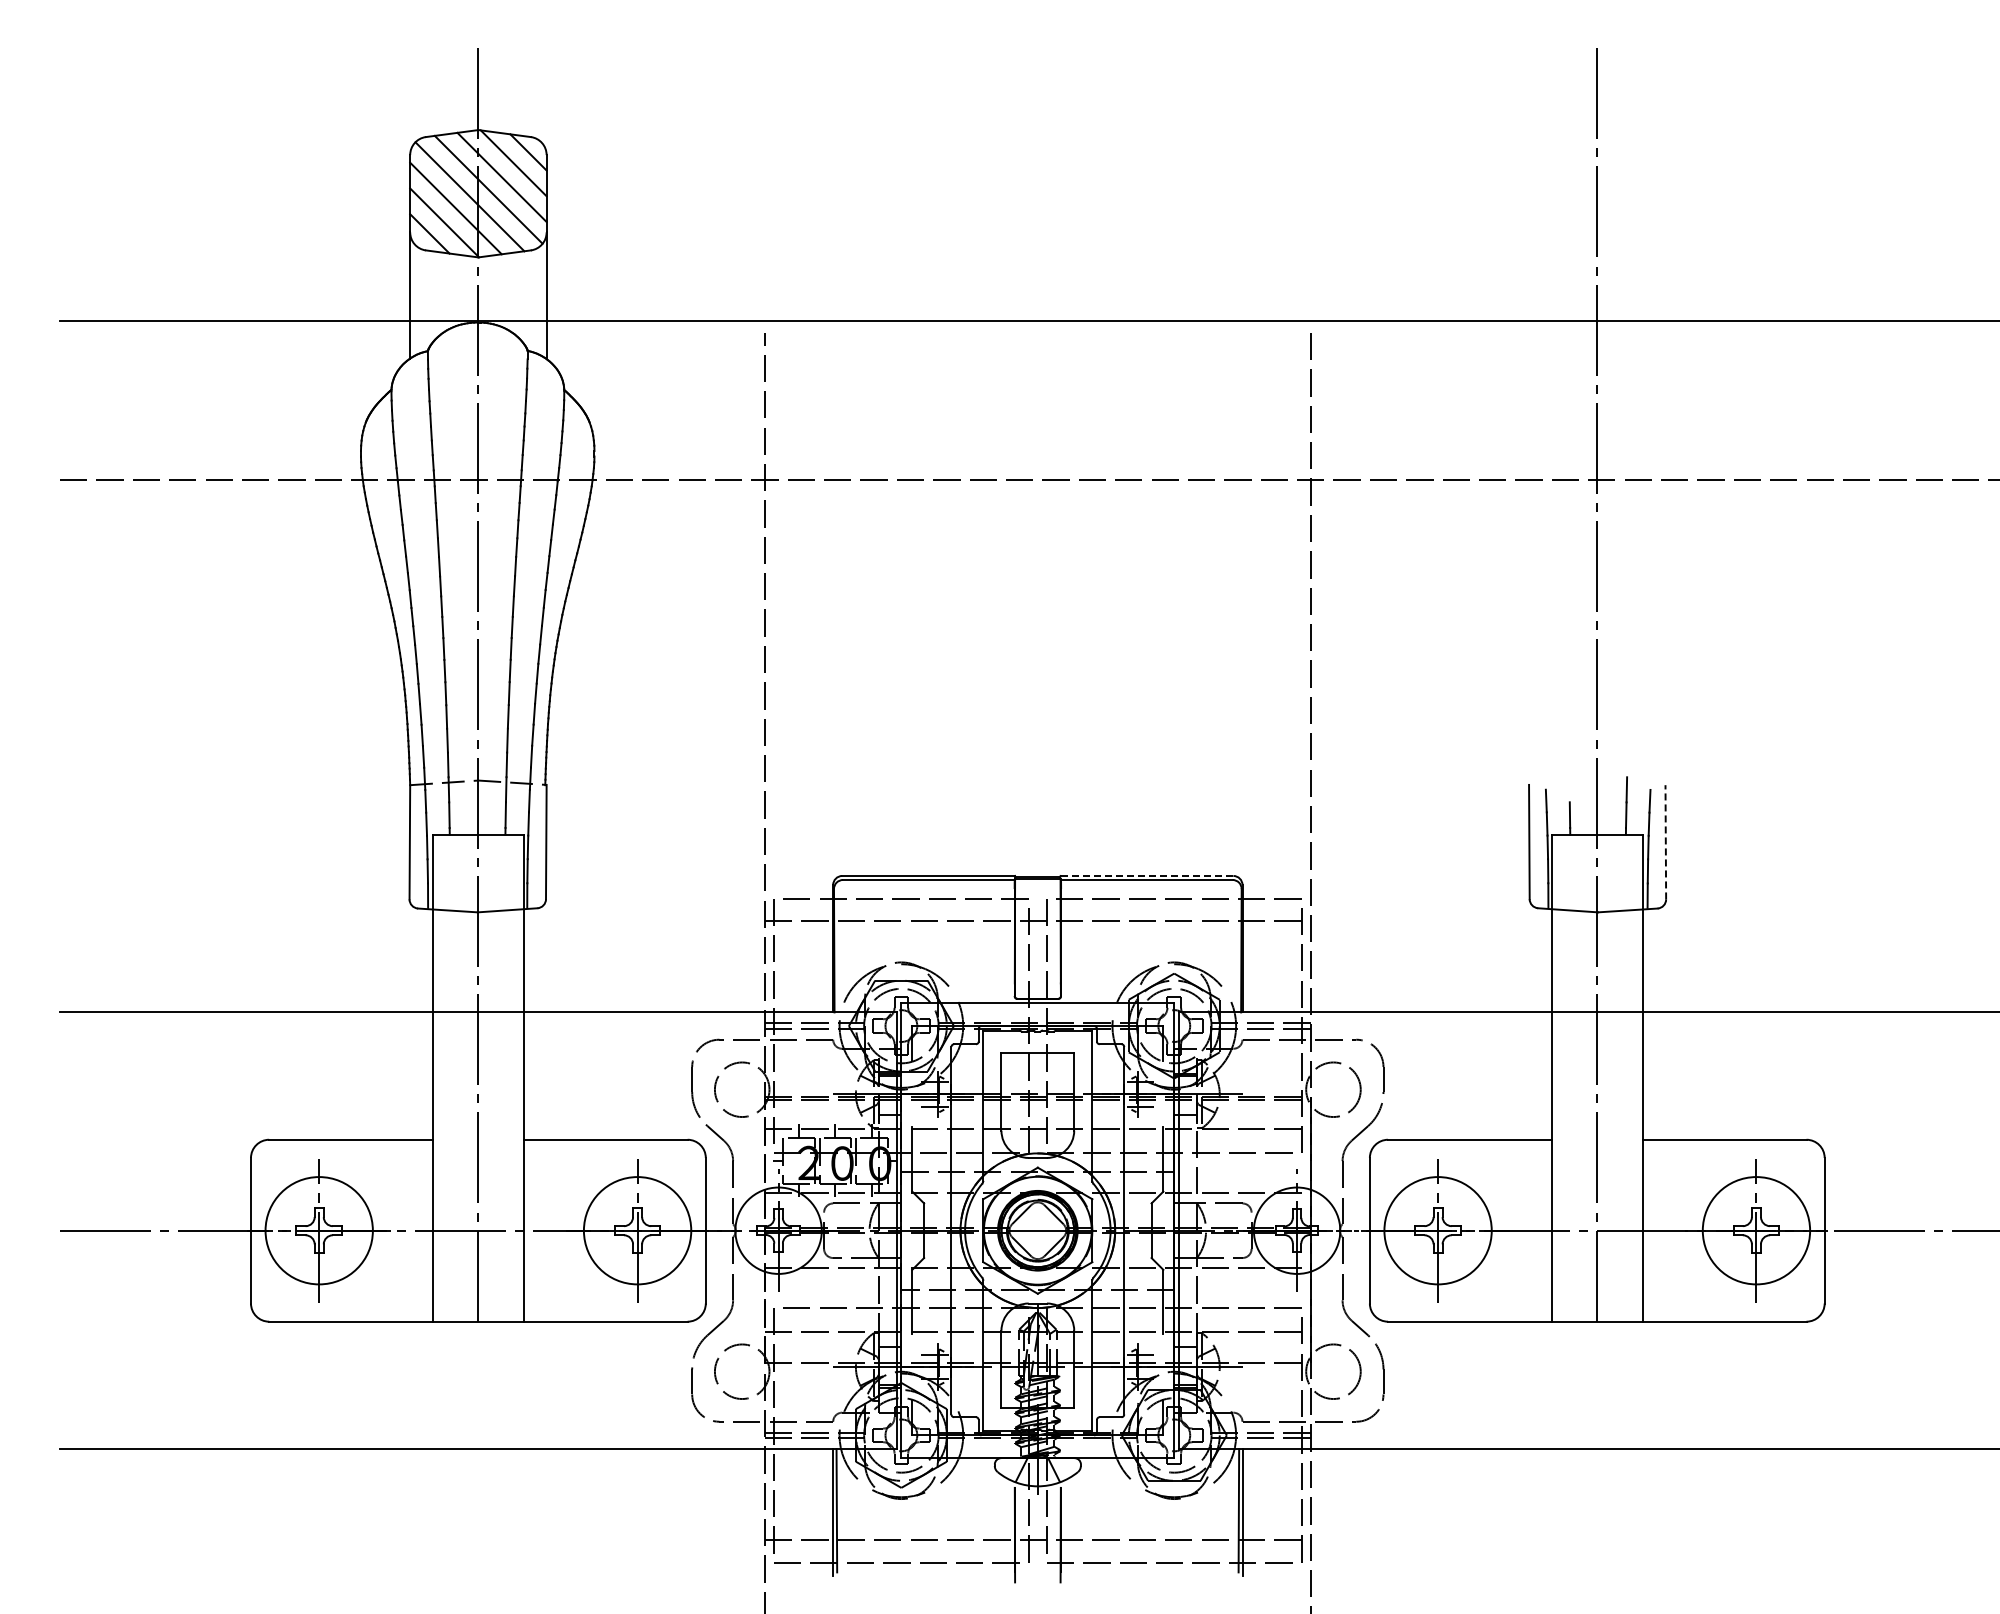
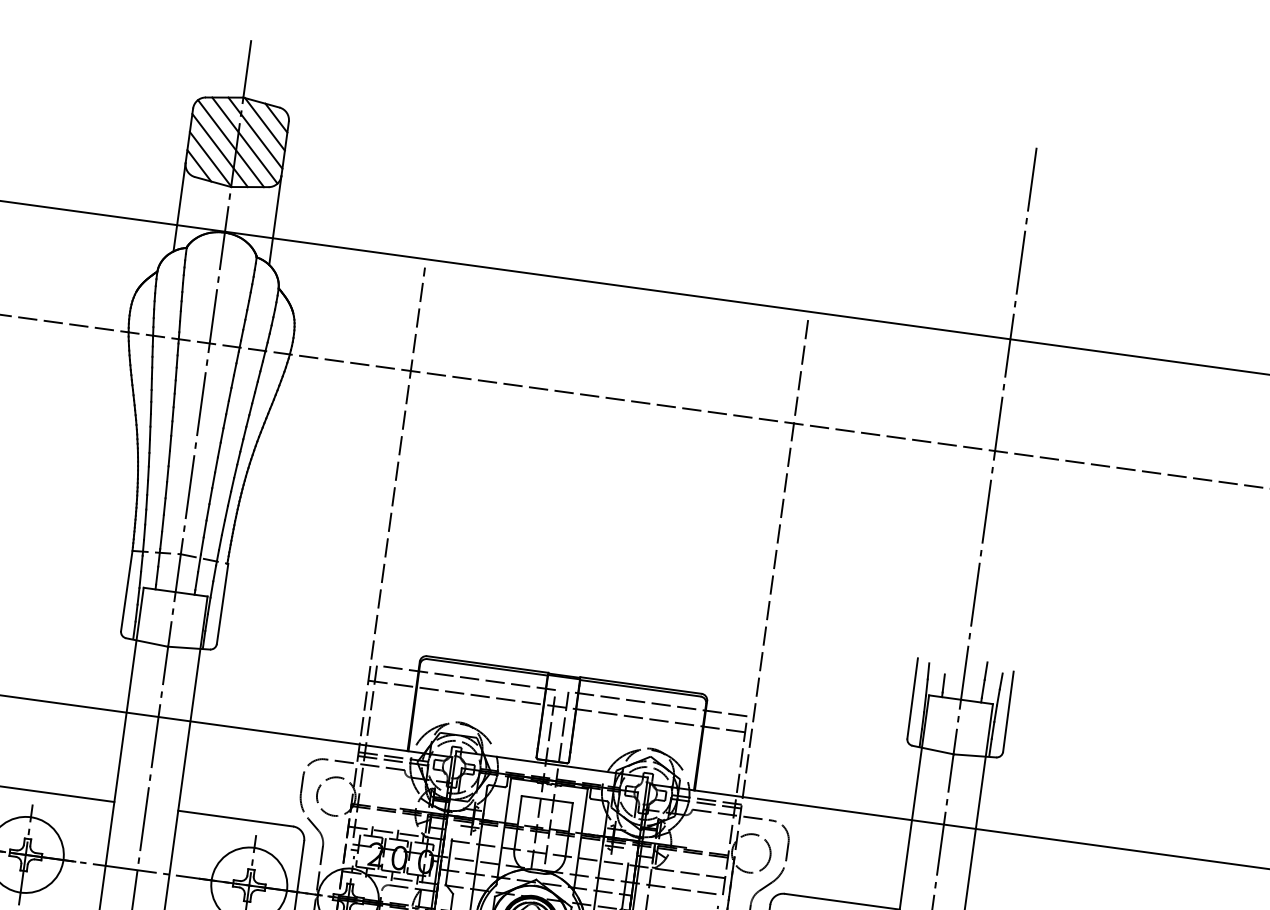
line: (1665, 841) -> (1008, 711), dashed -> solid
line: (1146, 875) -> (640, 685), dashed -> solid

